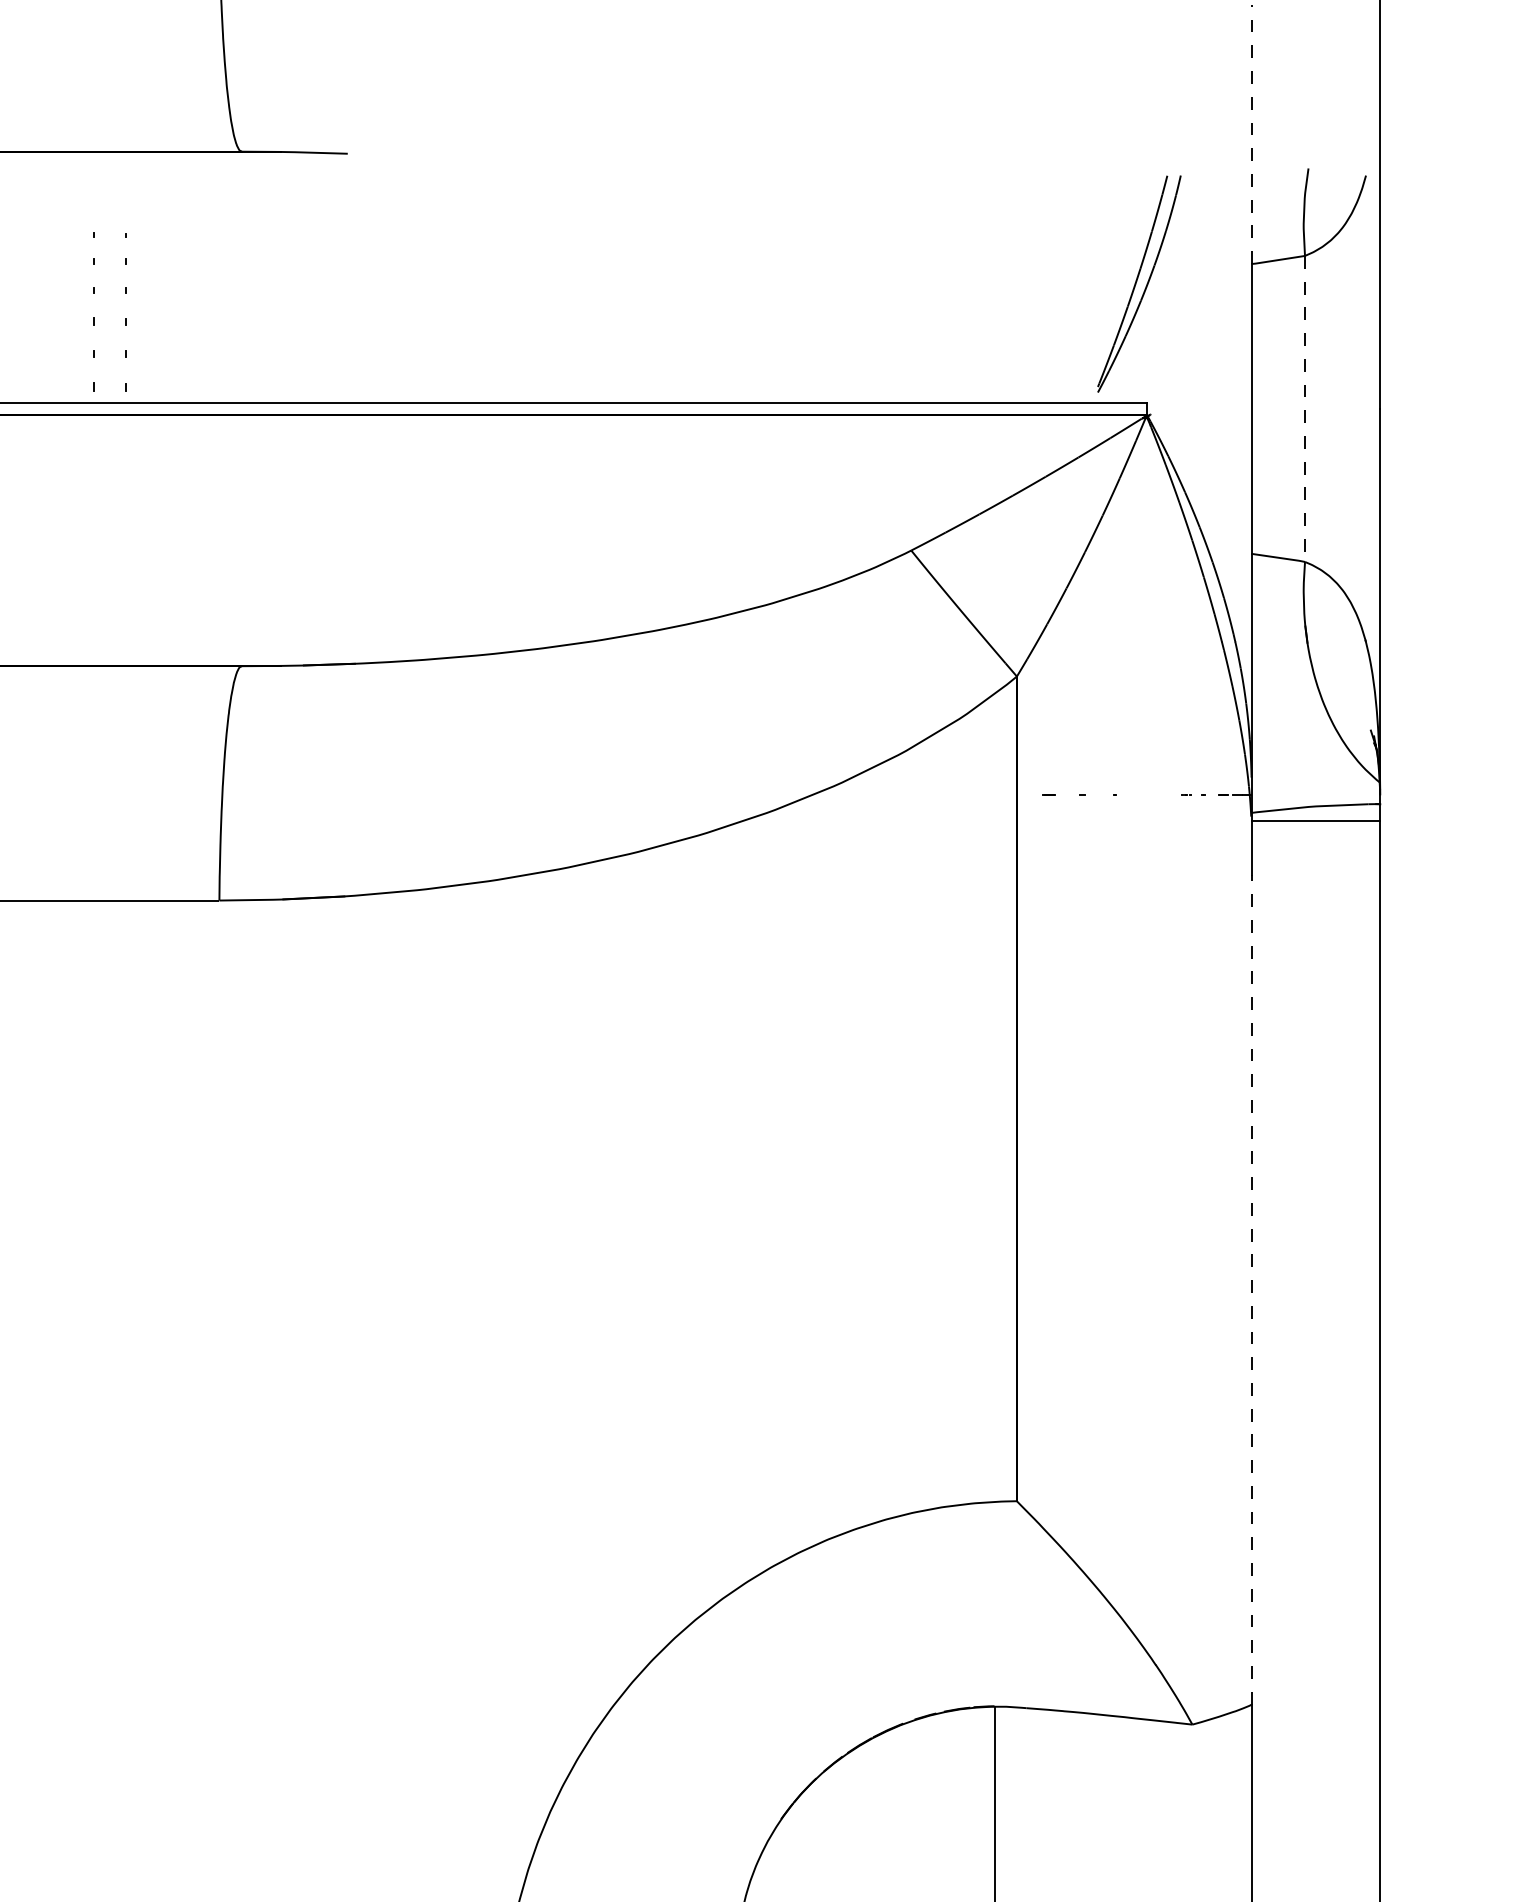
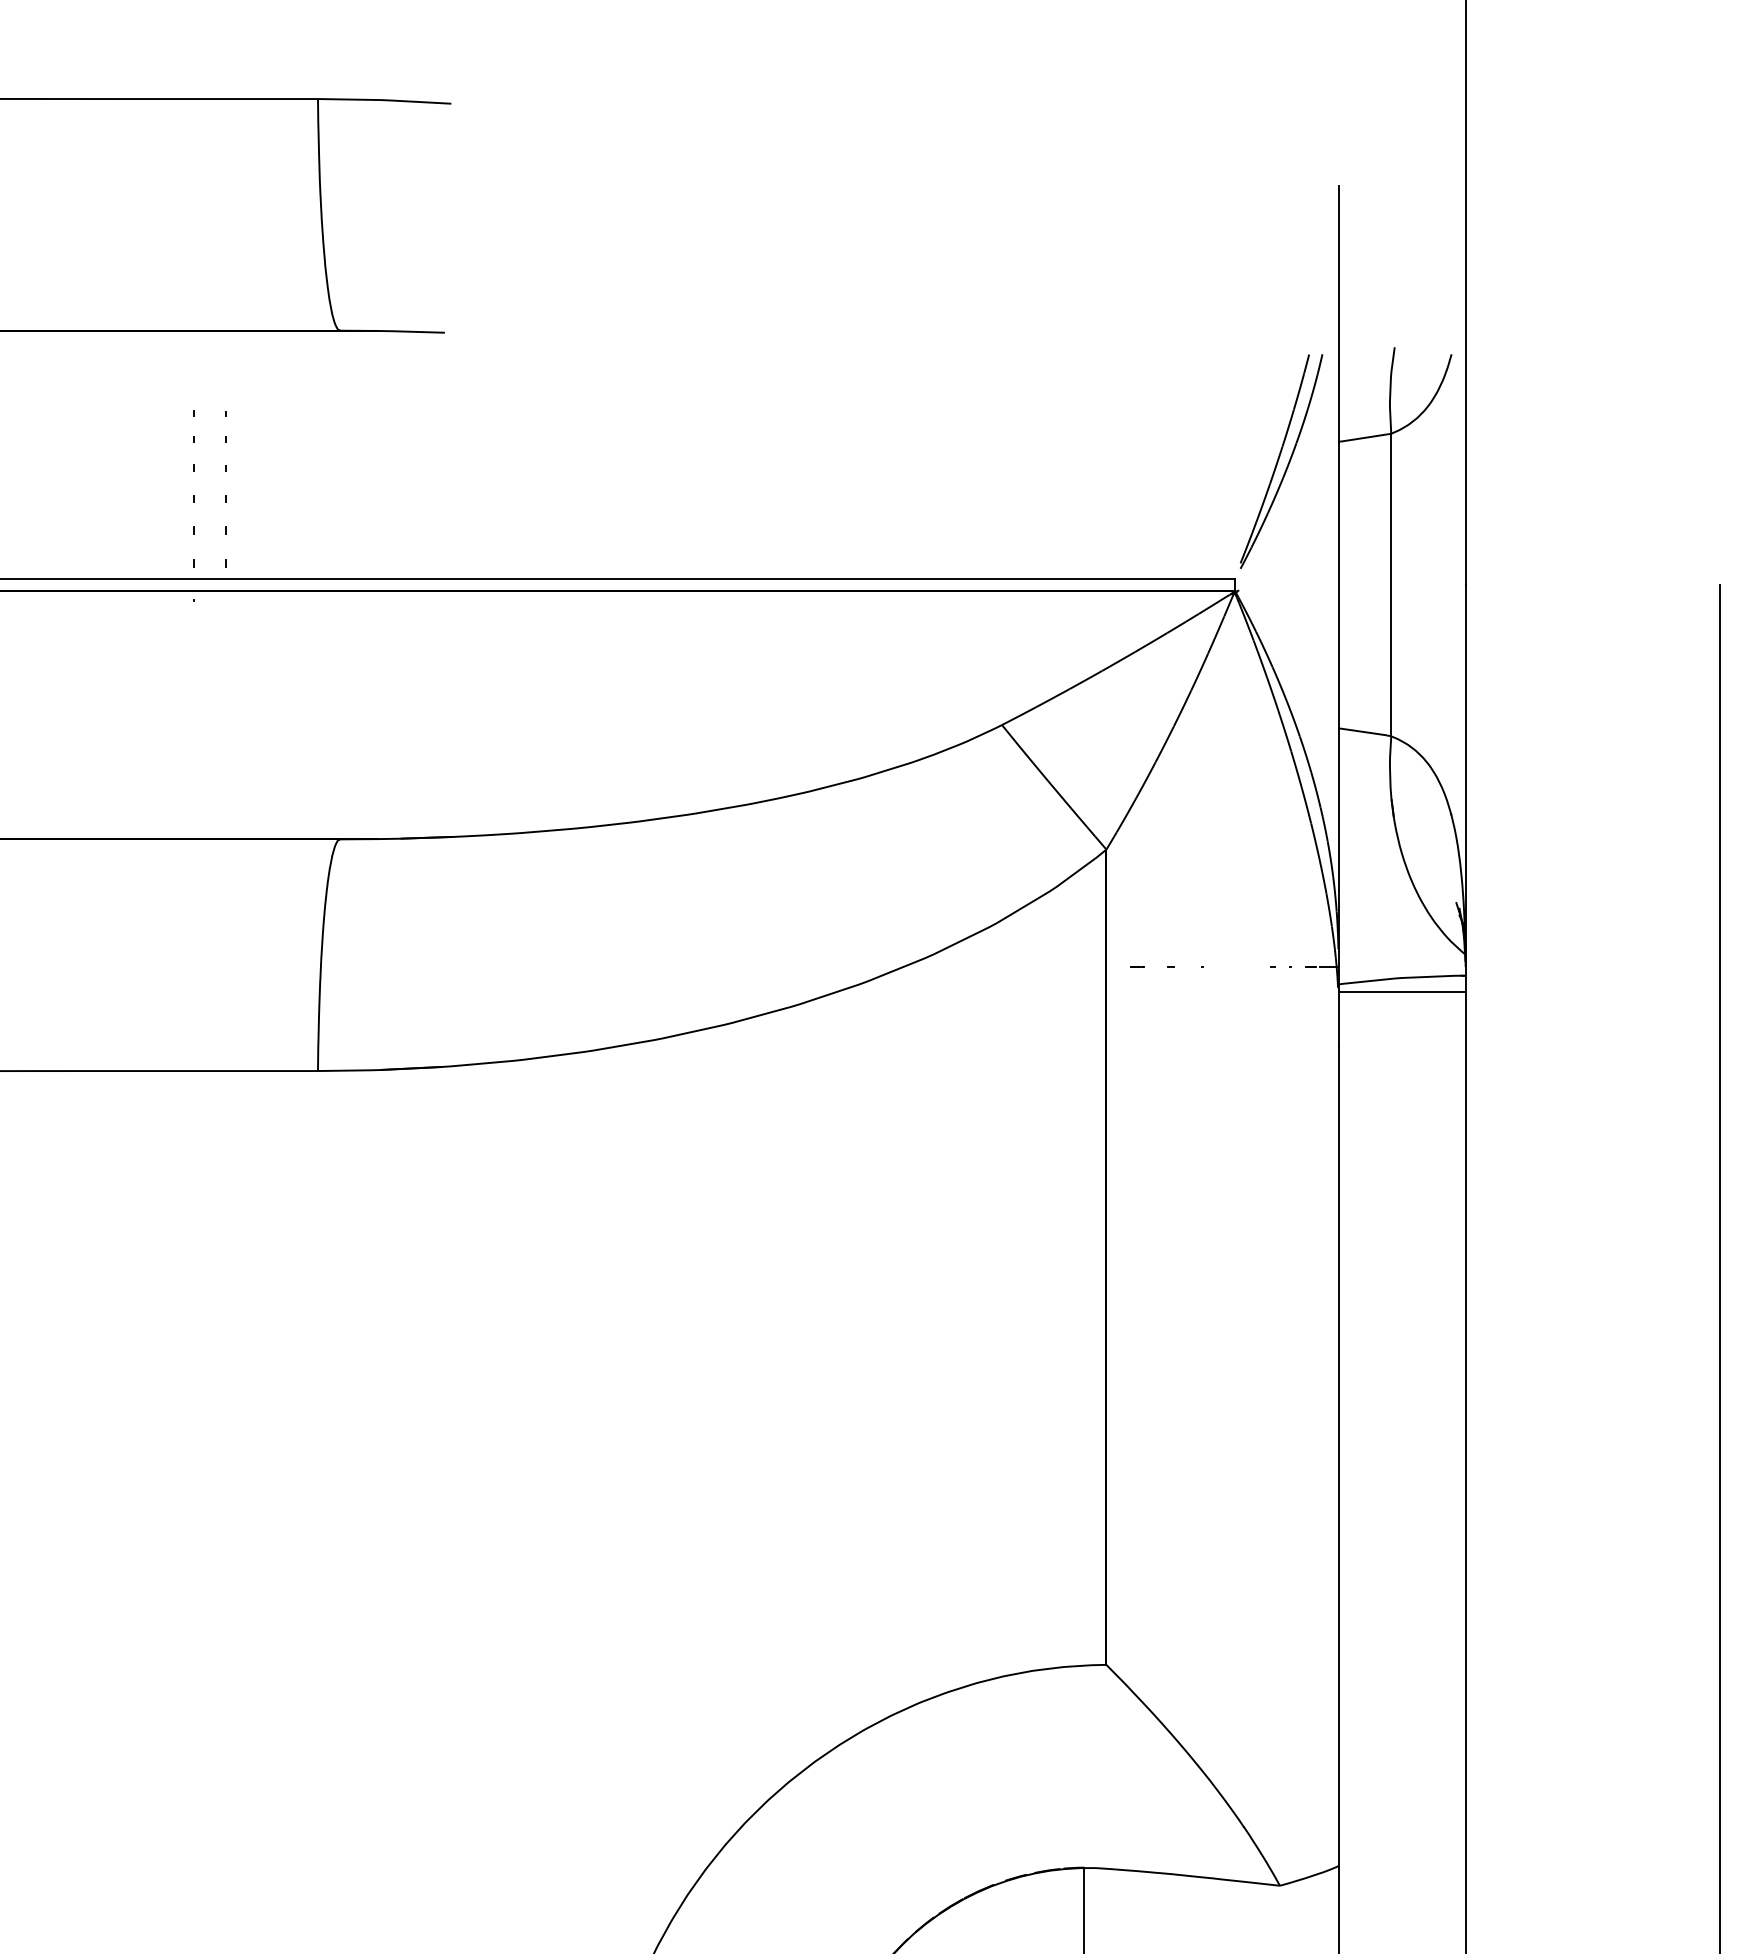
line: (1251, 134) -> (1338, 313), dashed -> solid
part: (1139, 283) -> (1281, 461), moved
line: (1305, 409) -> (1391, 585), dashed -> solid
line: (1251, 1289) -> (1338, 1455), dashed -> solid

